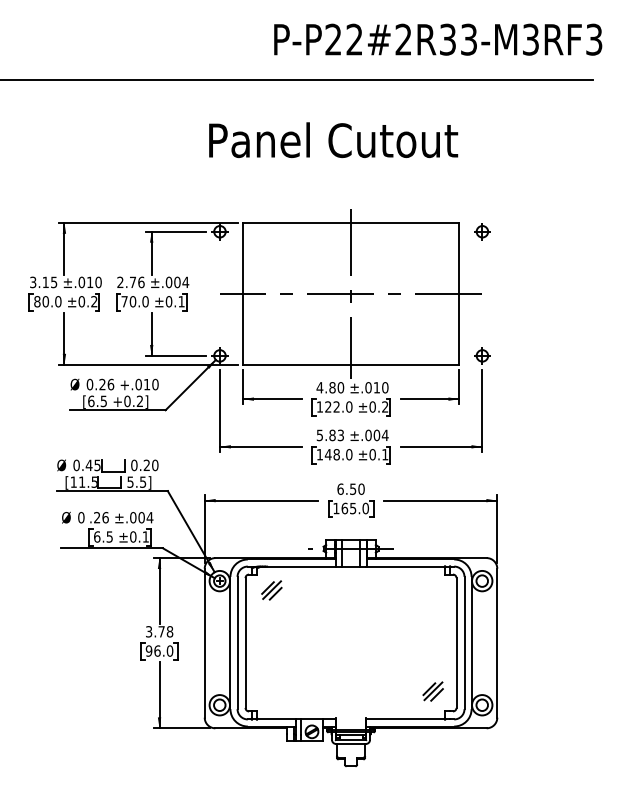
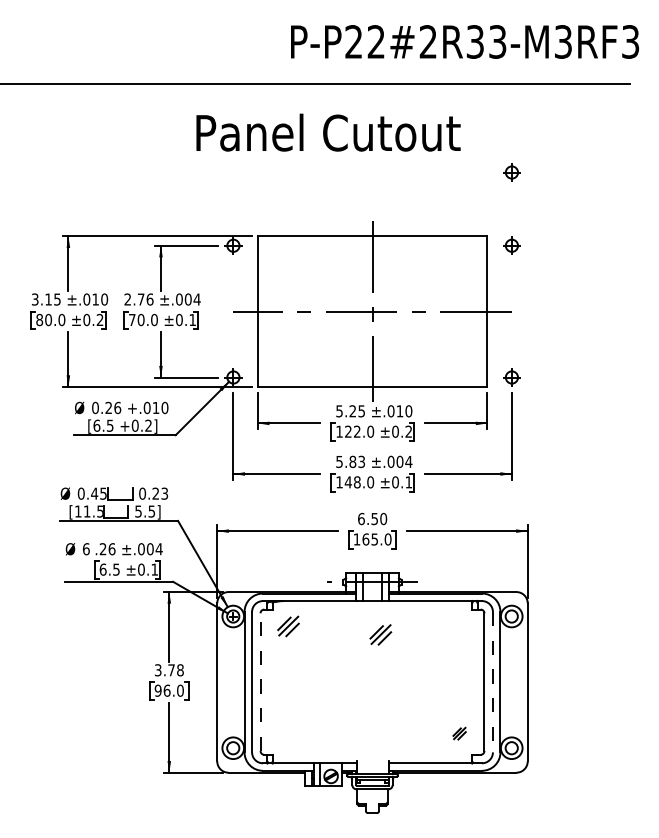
text: (333, 140) -> (328, 133), moved
part: (482, 162) -> (512, 172), added
text: (330, 387) -> (350, 411), 4.80 -> 5.25
text: (155, 465) -> (165, 493), 0.20 -> 0.23
text: (81, 517) -> (86, 548), 0 -> 6
part: (358, 598) -> (380, 634), added
line: (245, 643) -> (260, 682), solid -> dashed
line: (464, 643) -> (492, 682), solid -> dashed
part: (432, 691) -> (458, 733), size x0.6

